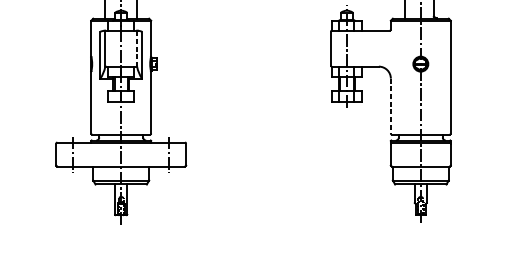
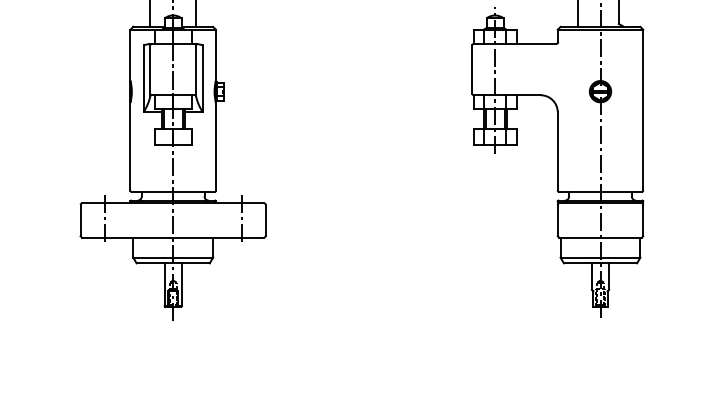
line: (136, 49) -> (195, 70), dashed -> solid
line: (390, 106) -> (557, 152), dashed -> solid

